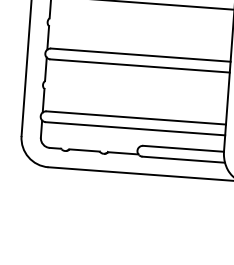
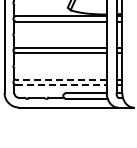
line: (134, 117) -> (60, 79), solid -> dashed
line: (135, 129) -> (61, 85), solid -> dashed

